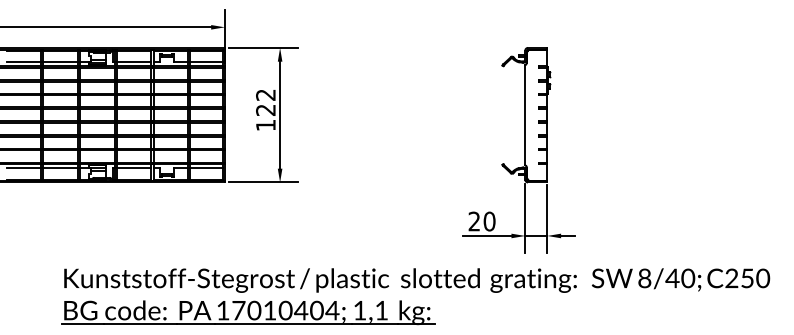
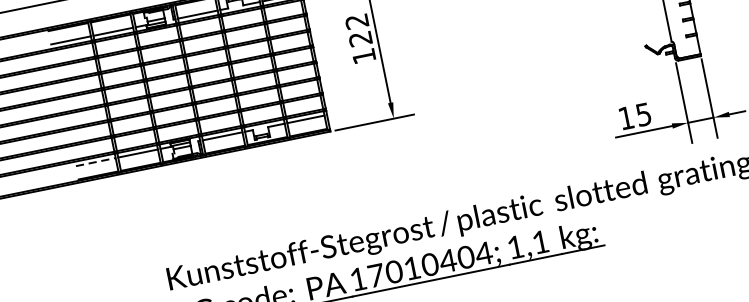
line: (24, 168) -> (96, 162), solid -> dashed
text: (481, 221) -> (634, 116), 20 -> 15

